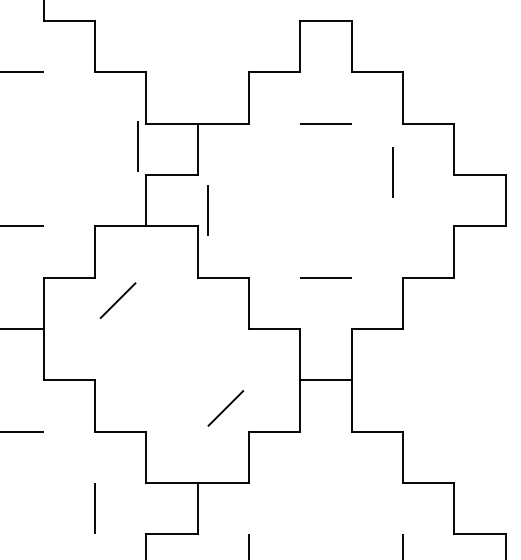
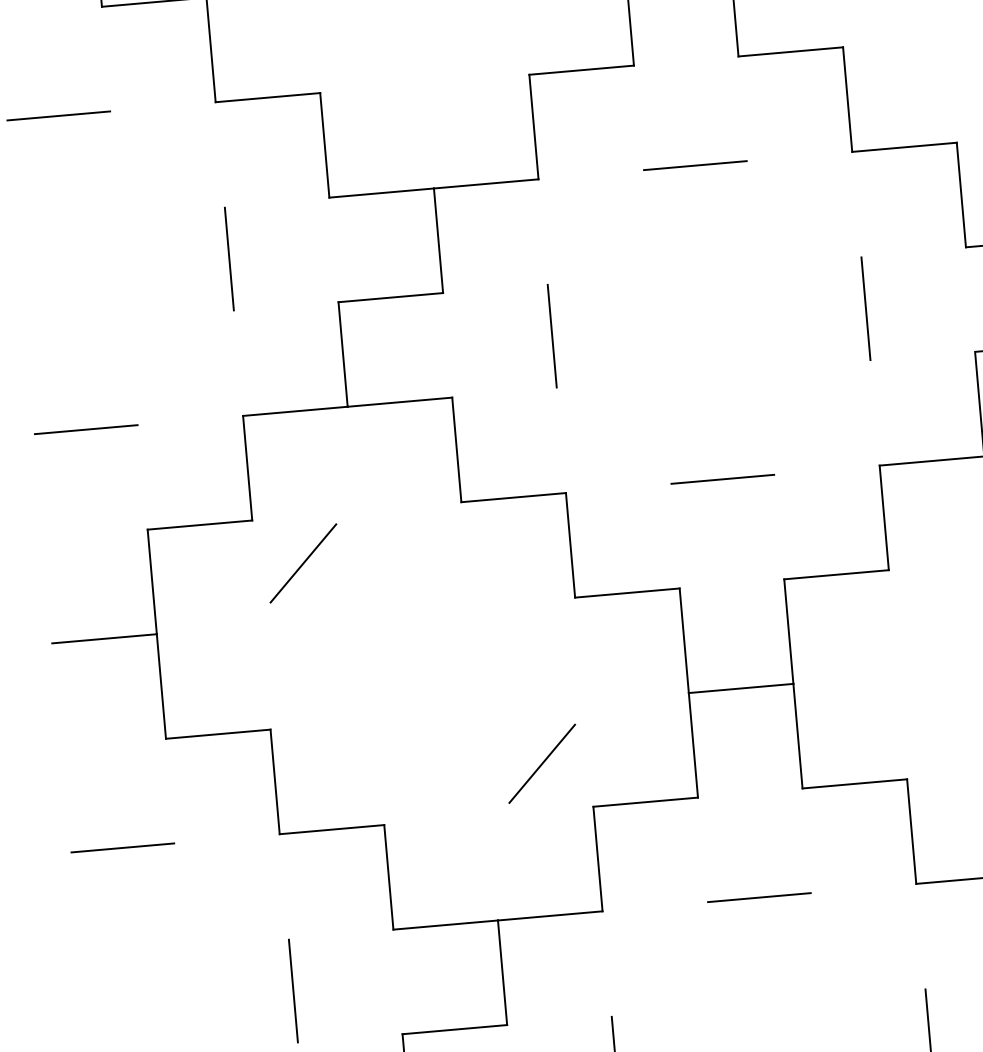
line: (137, 146) -> (228, 259), moved
line: (392, 172) -> (865, 308), moved
line: (207, 210) -> (551, 336), moved
line: (325, 482) -> (758, 896), added

